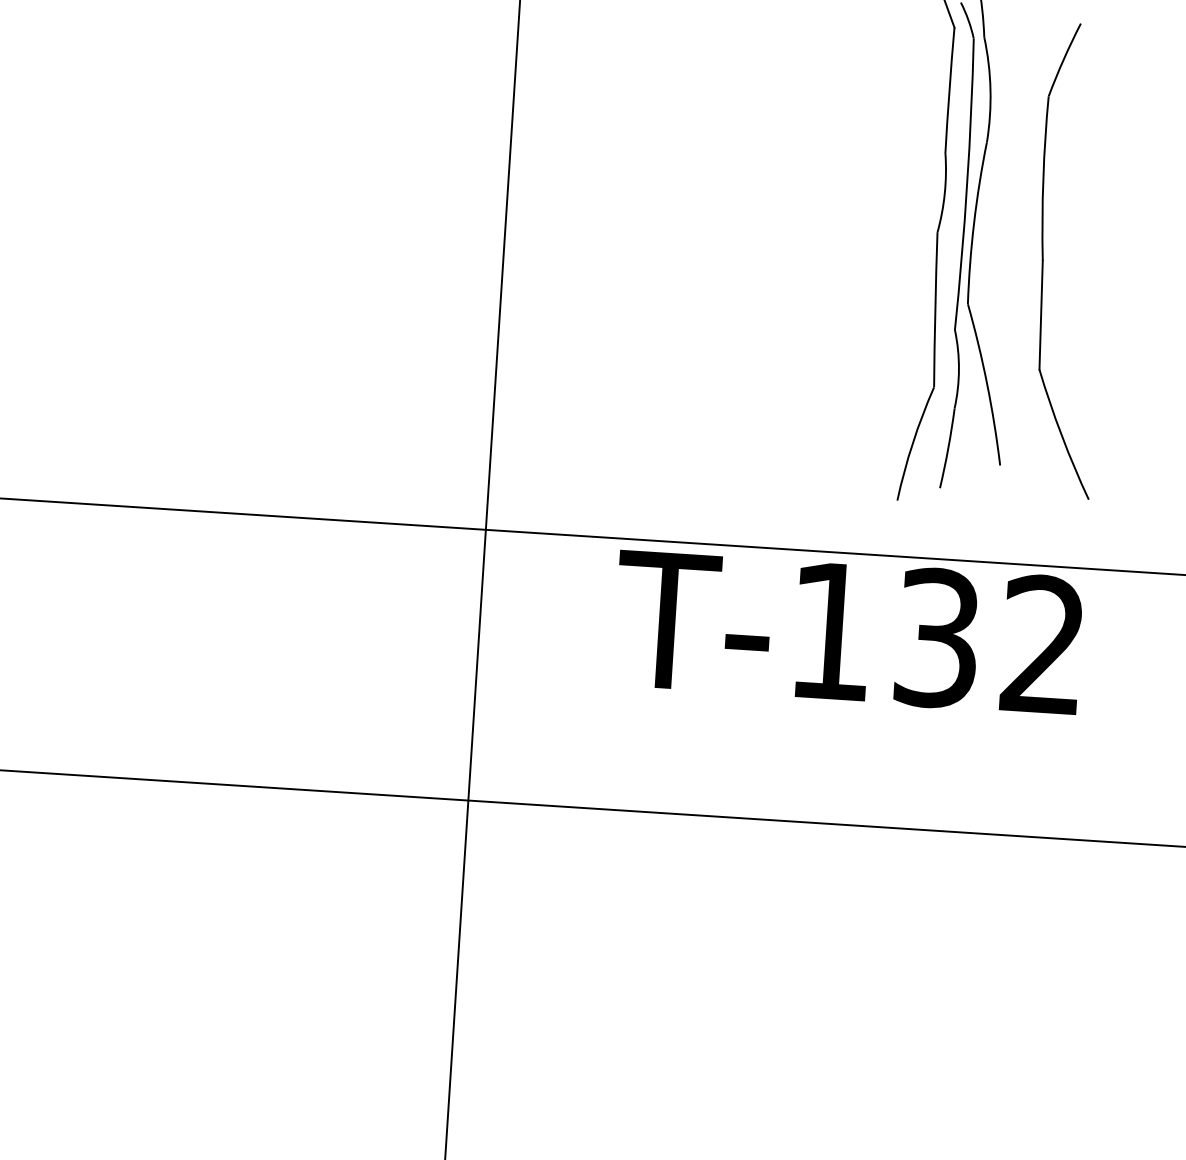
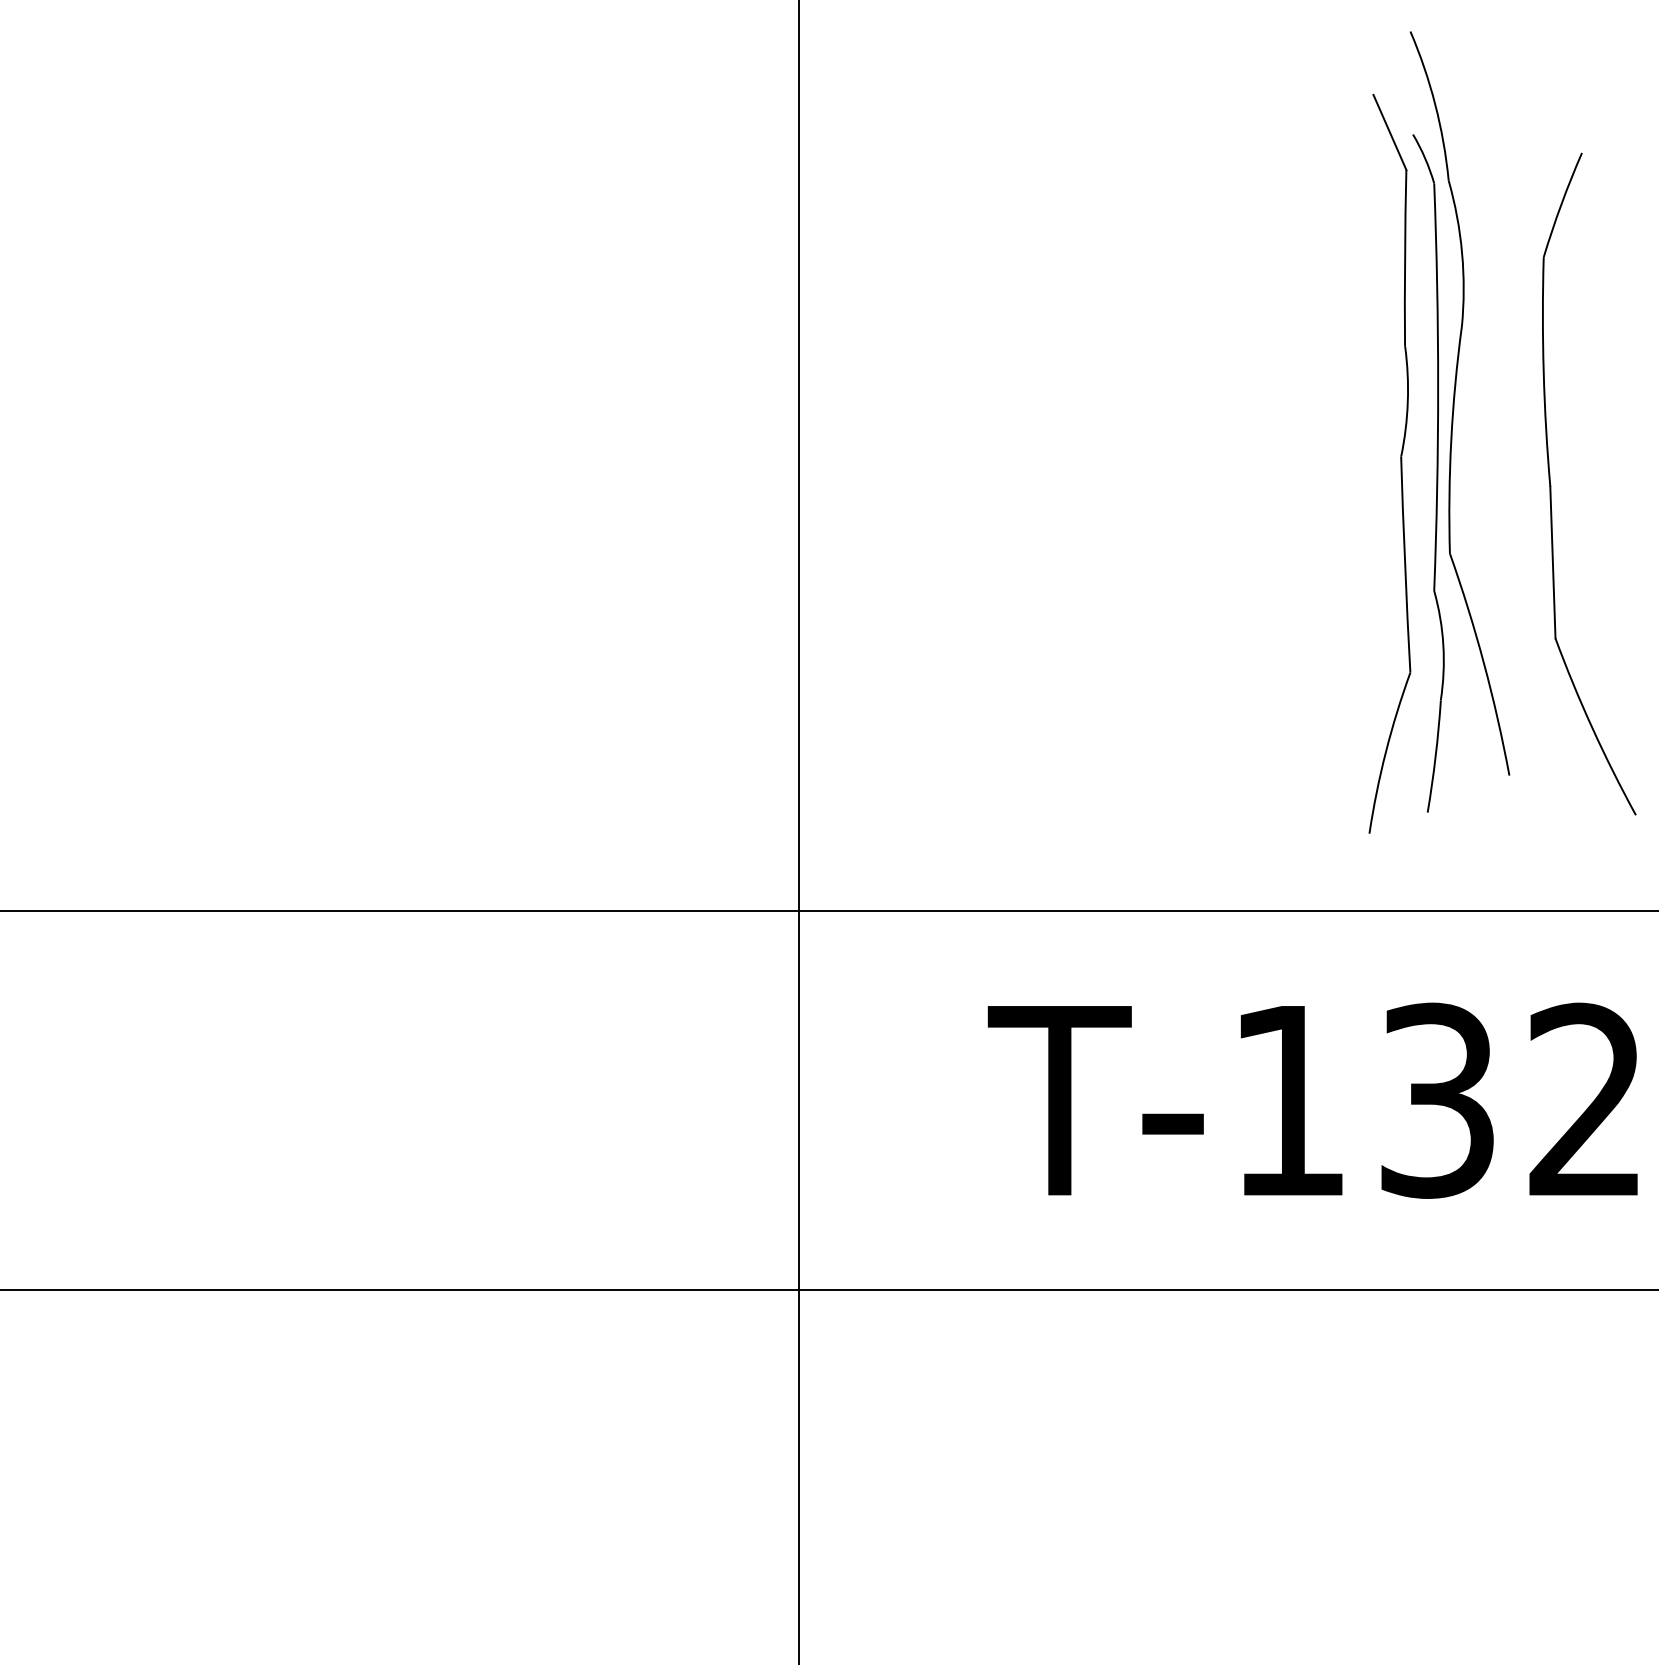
text: (847, 632) -> (1312, 1100), moved

